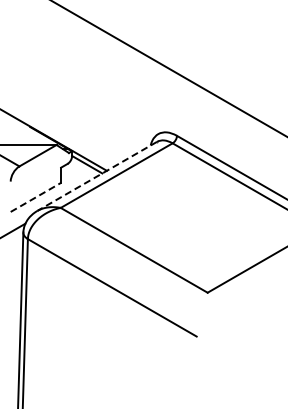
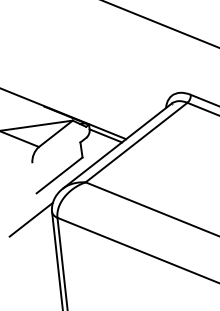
line: (97, 176) -> (117, 146), dashed -> solid
line: (36, 197) -> (60, 175), dashed -> solid

